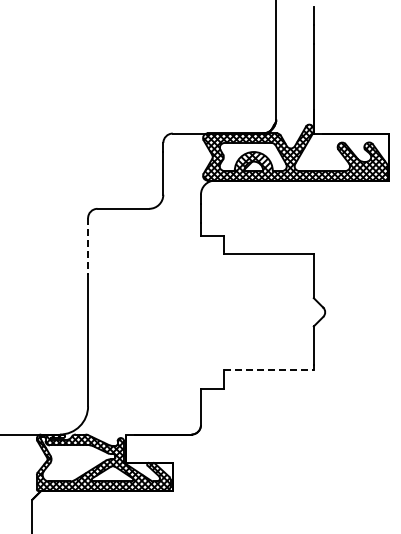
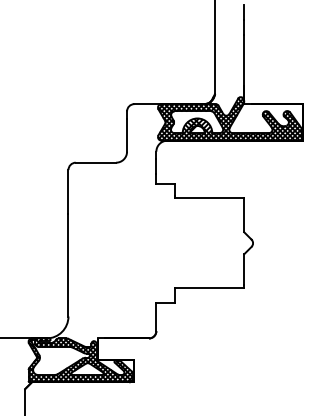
line: (88, 246) -> (68, 192), dashed -> solid
line: (269, 370) -> (209, 288), dashed -> solid

